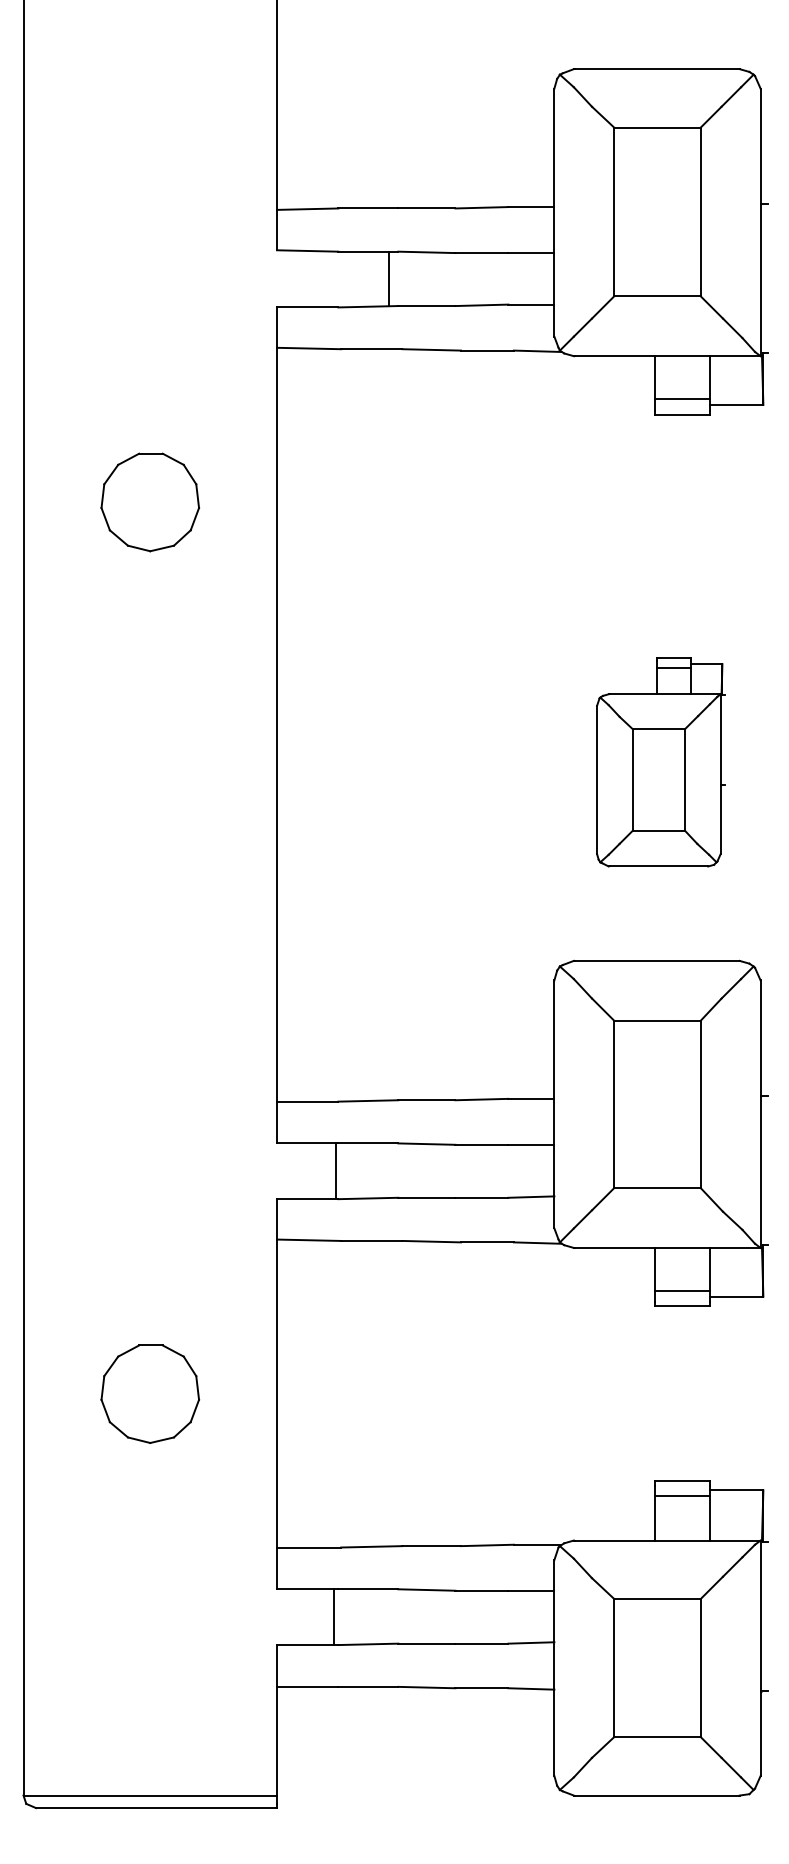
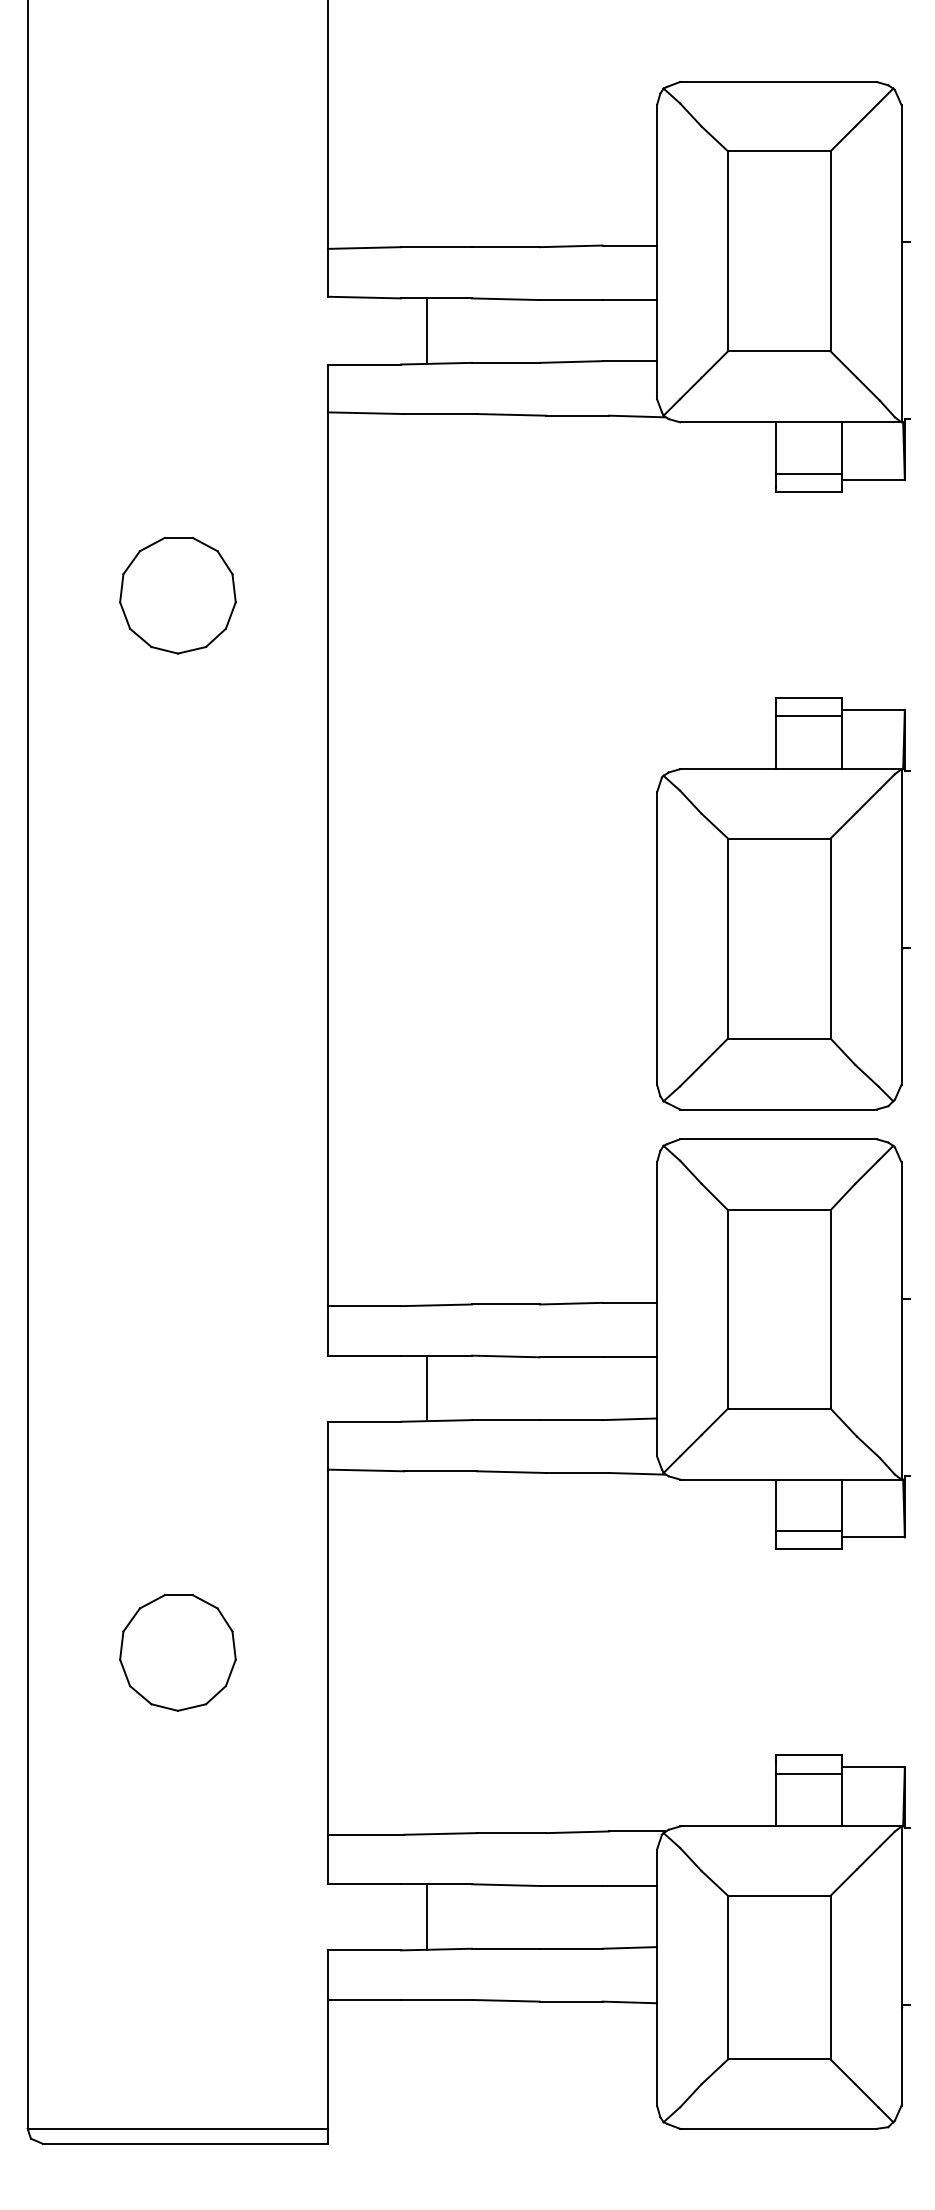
line: (388, 278) -> (427, 330), moved
part: (660, 762) -> (782, 904), size x1.67
line: (335, 1170) -> (427, 1387), moved
line: (333, 1617) -> (427, 1917), moved

